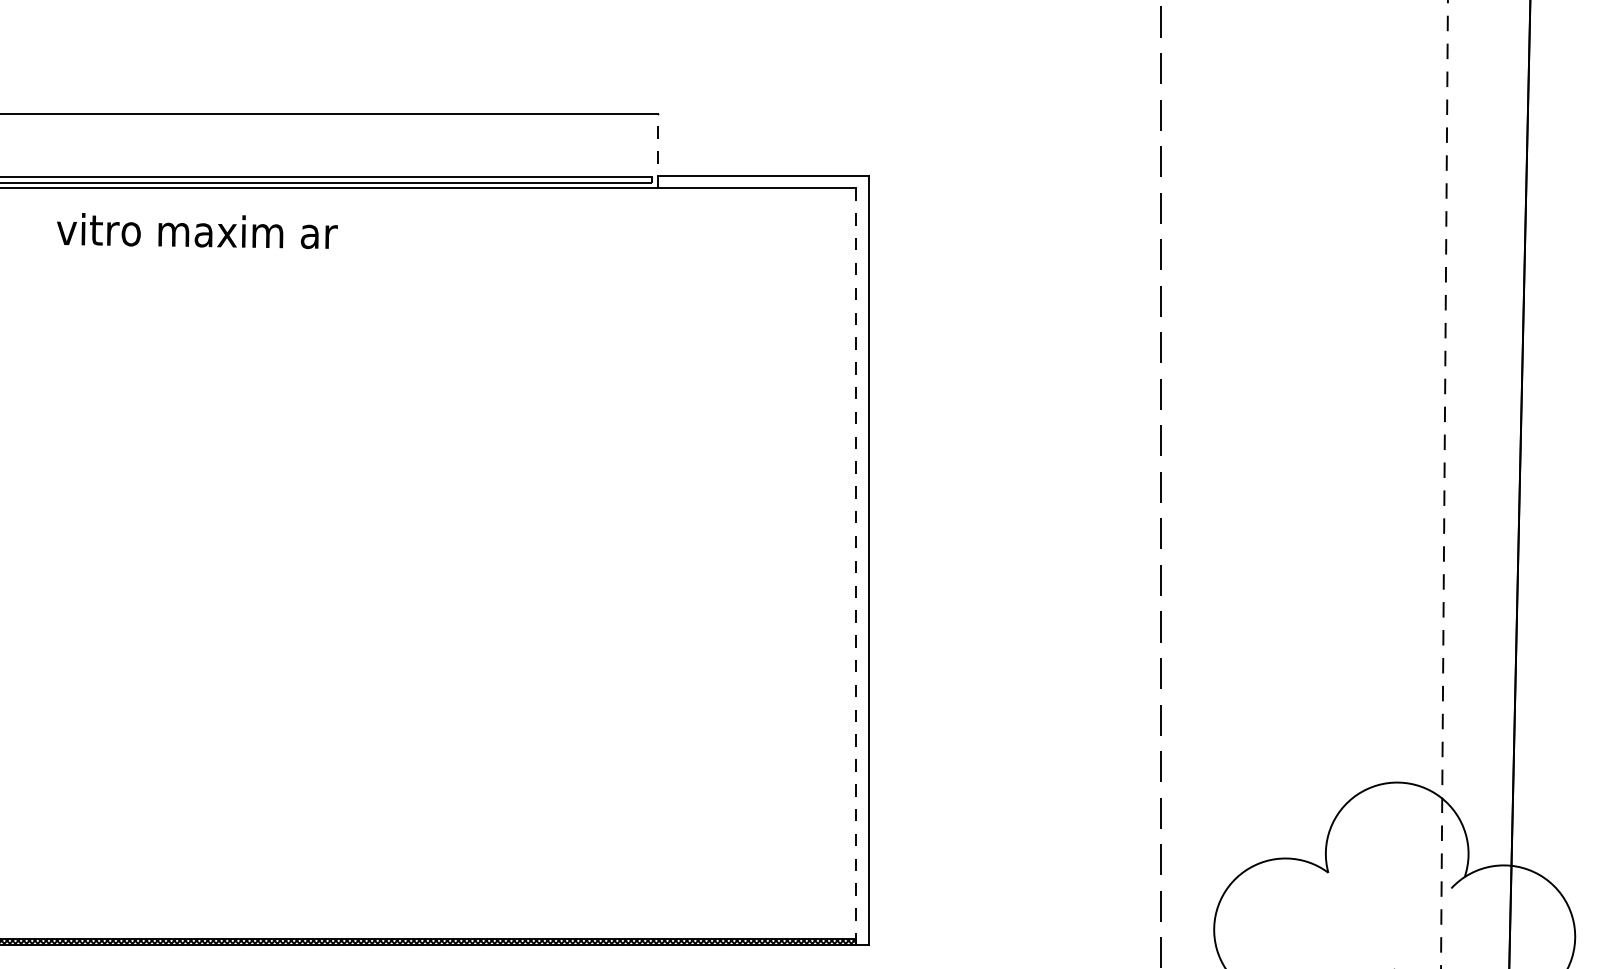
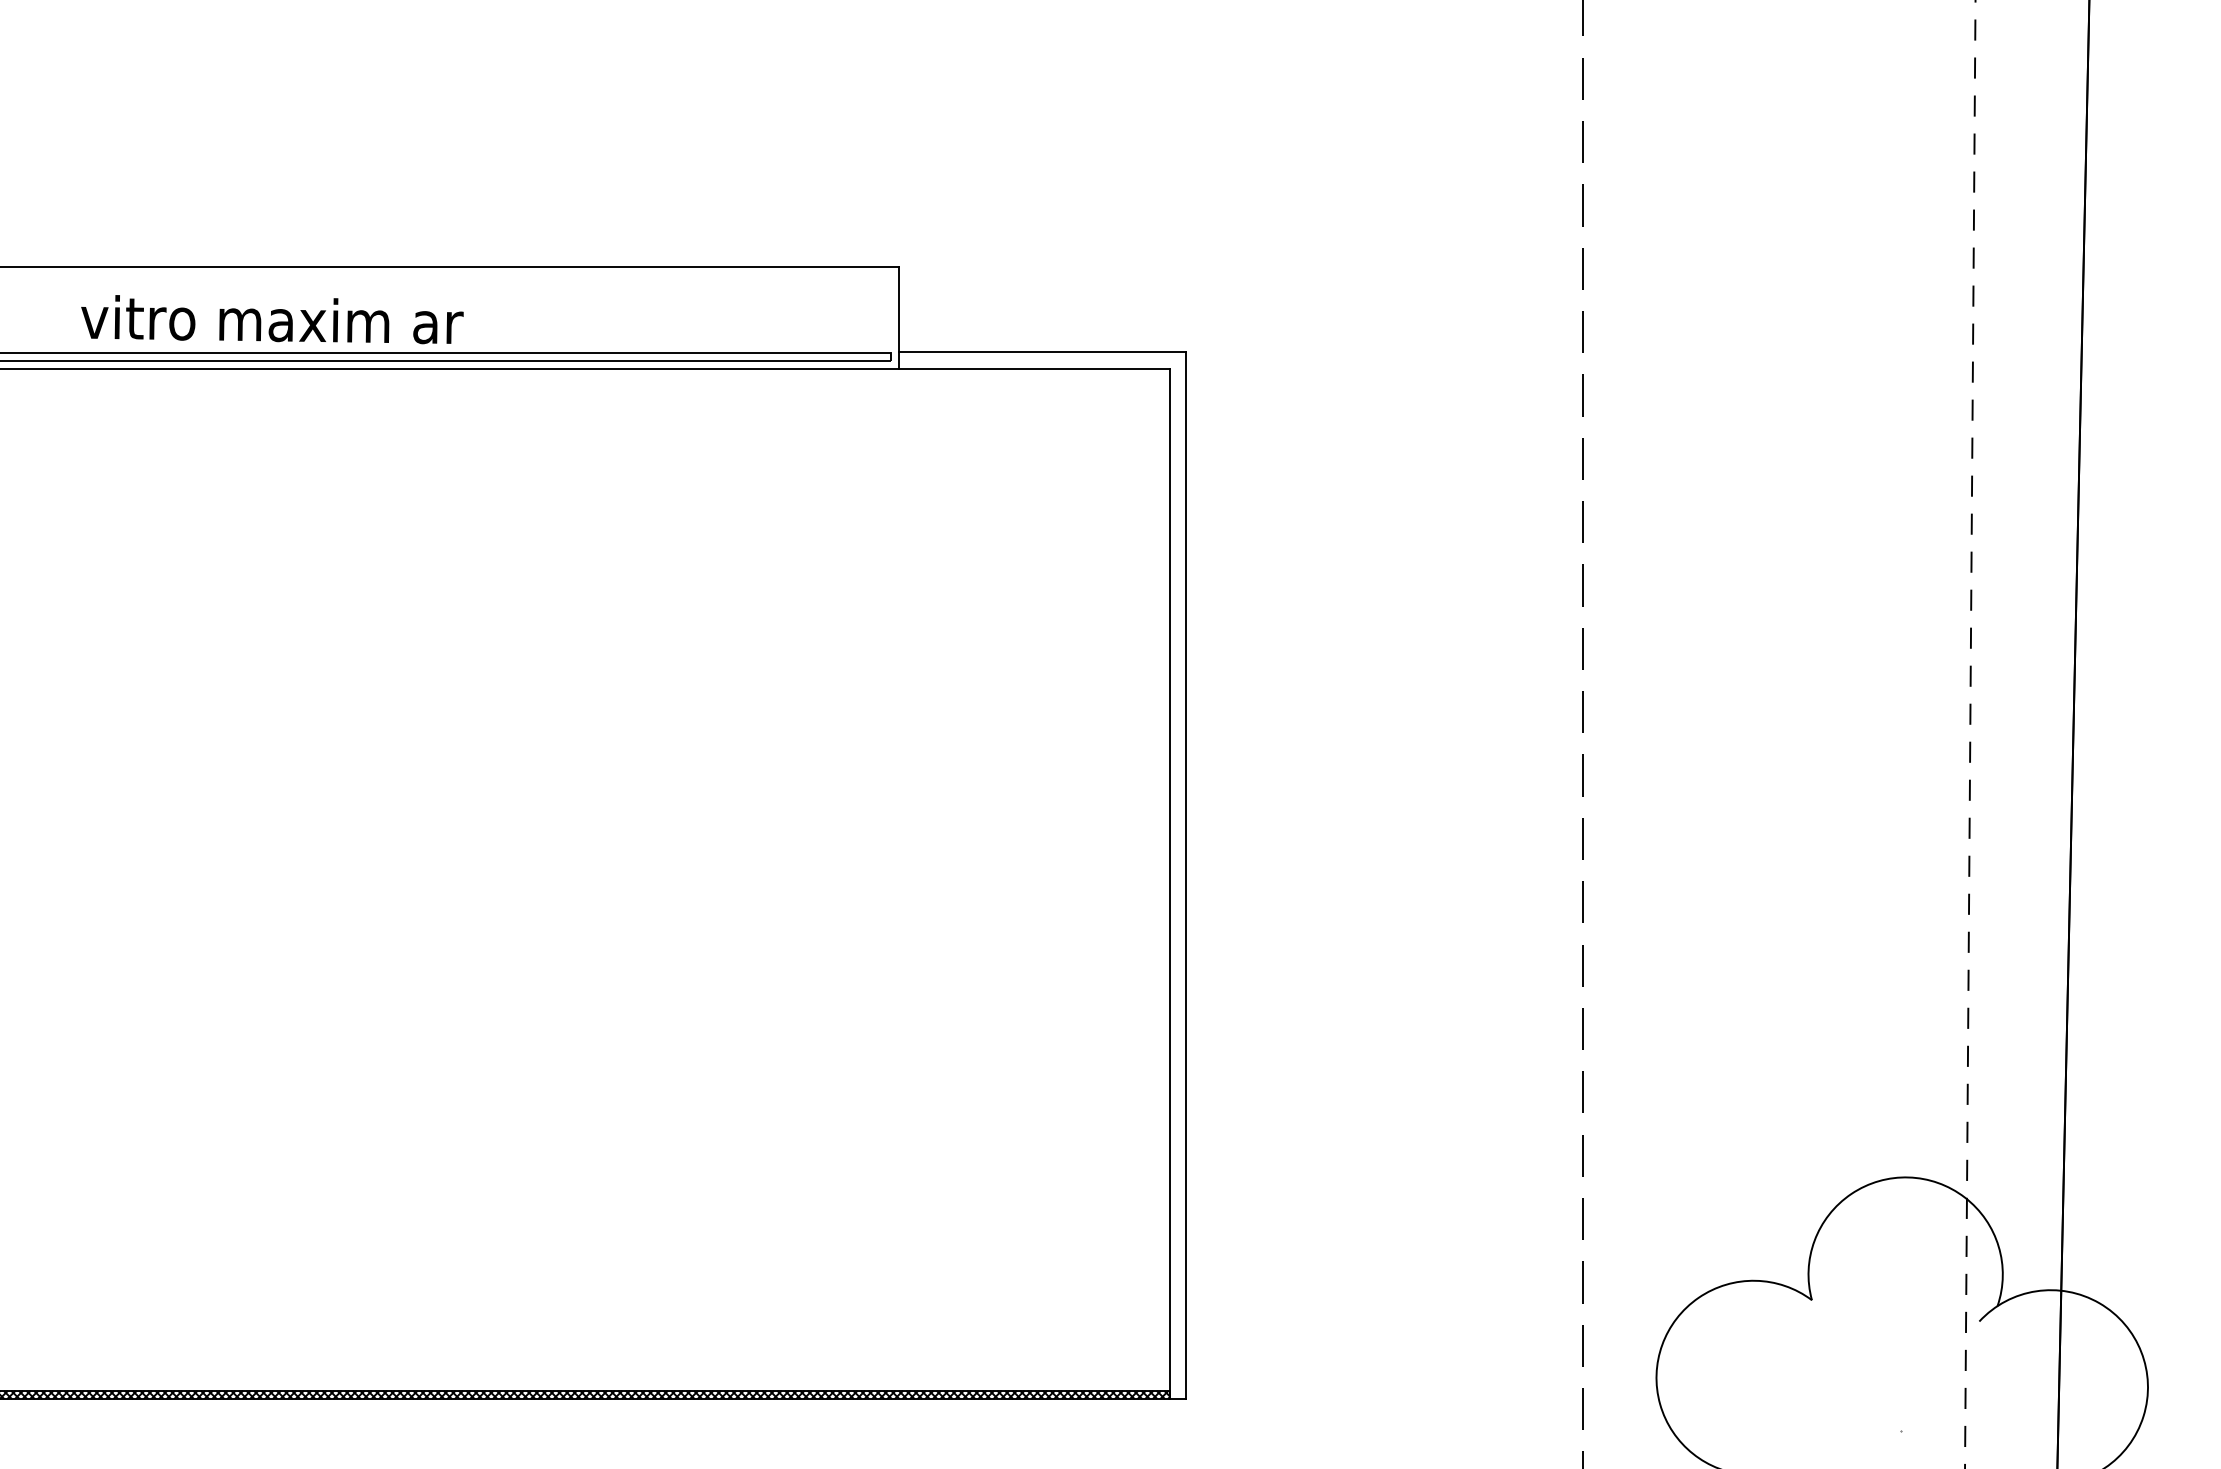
line: (658, 150) -> (899, 317), dashed -> solid
text: (197, 230) -> (272, 319), moved
line: (856, 566) -> (1169, 883), dashed -> solid

